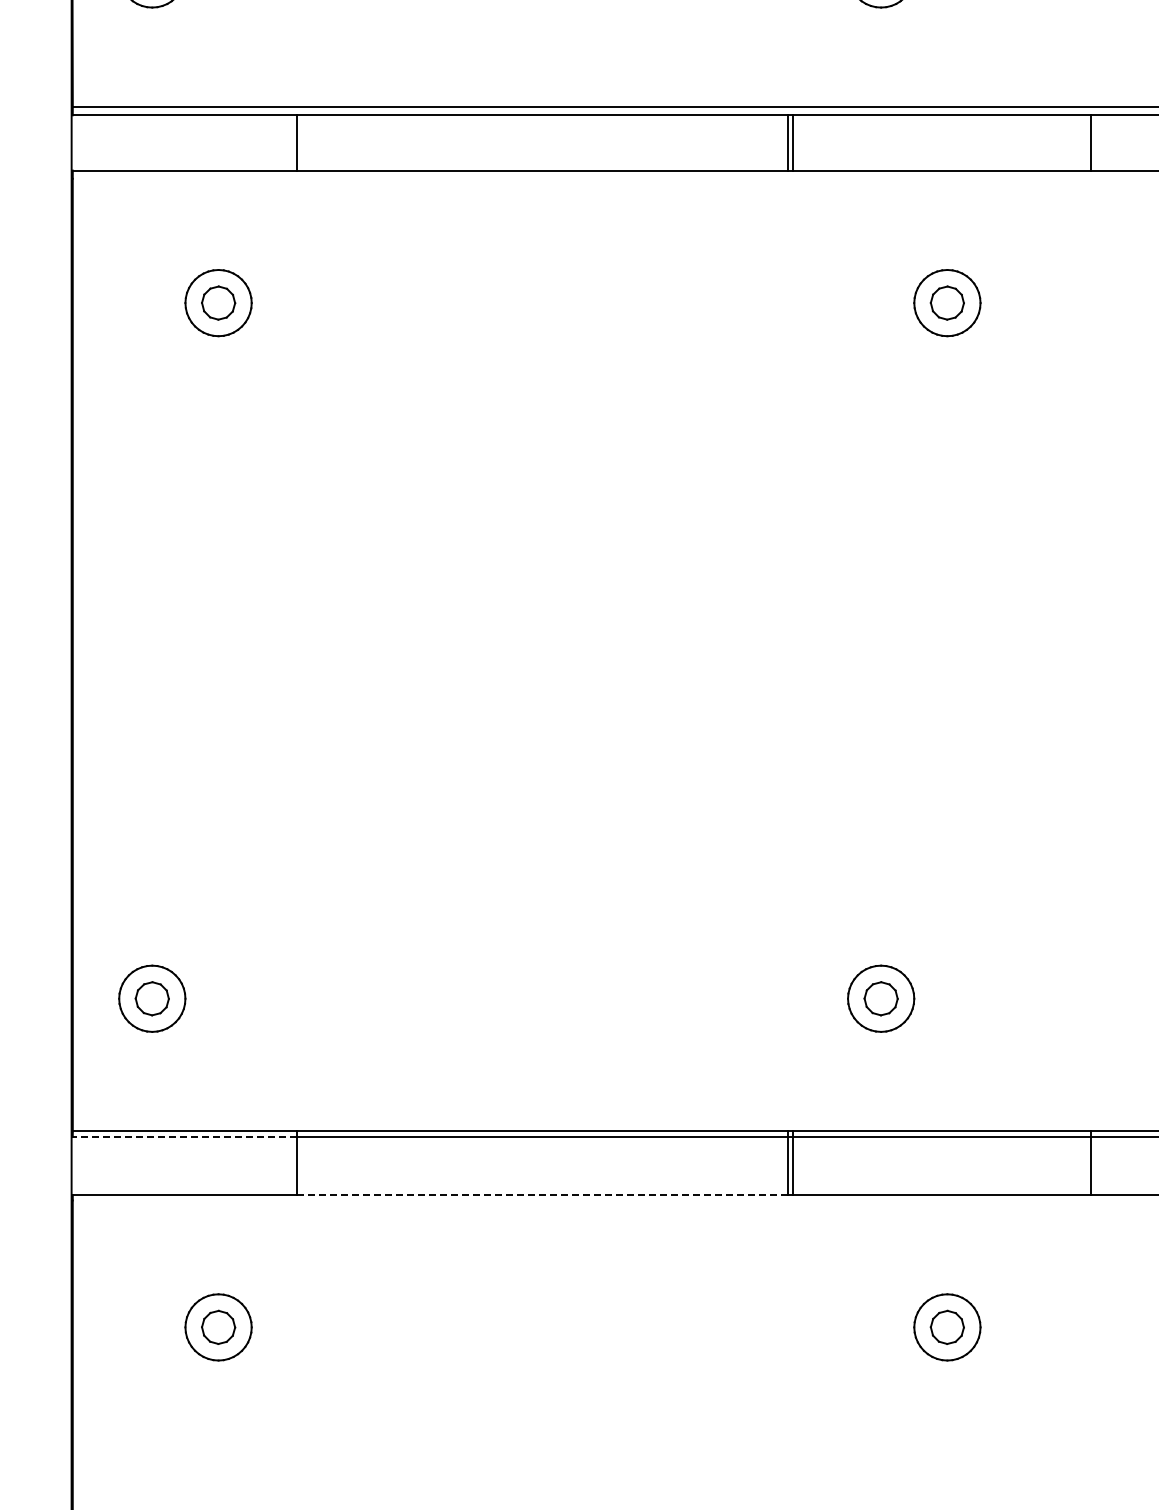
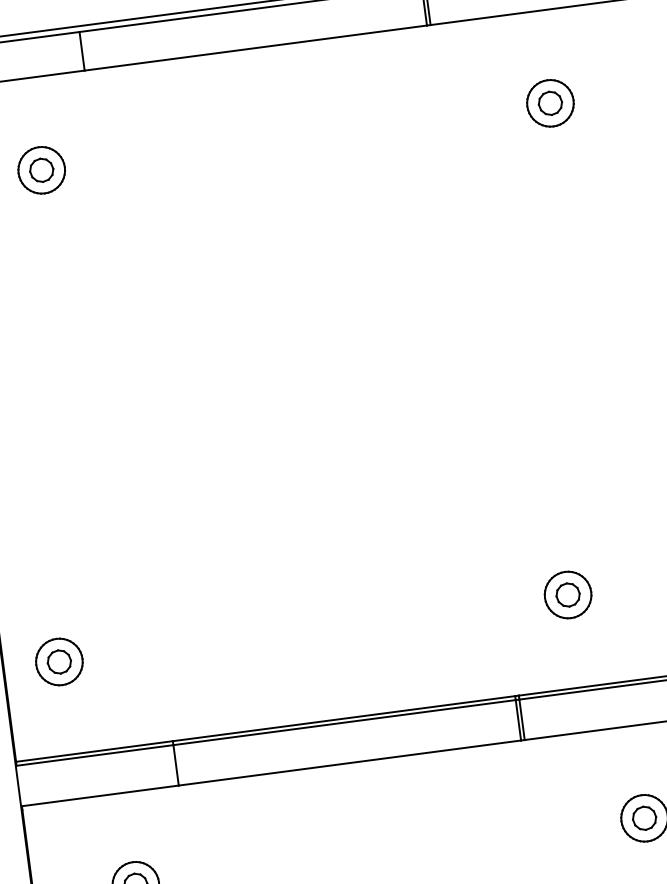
line: (184, 1137) -> (94, 755), dashed -> solid
line: (543, 1194) -> (350, 762), dashed -> solid

